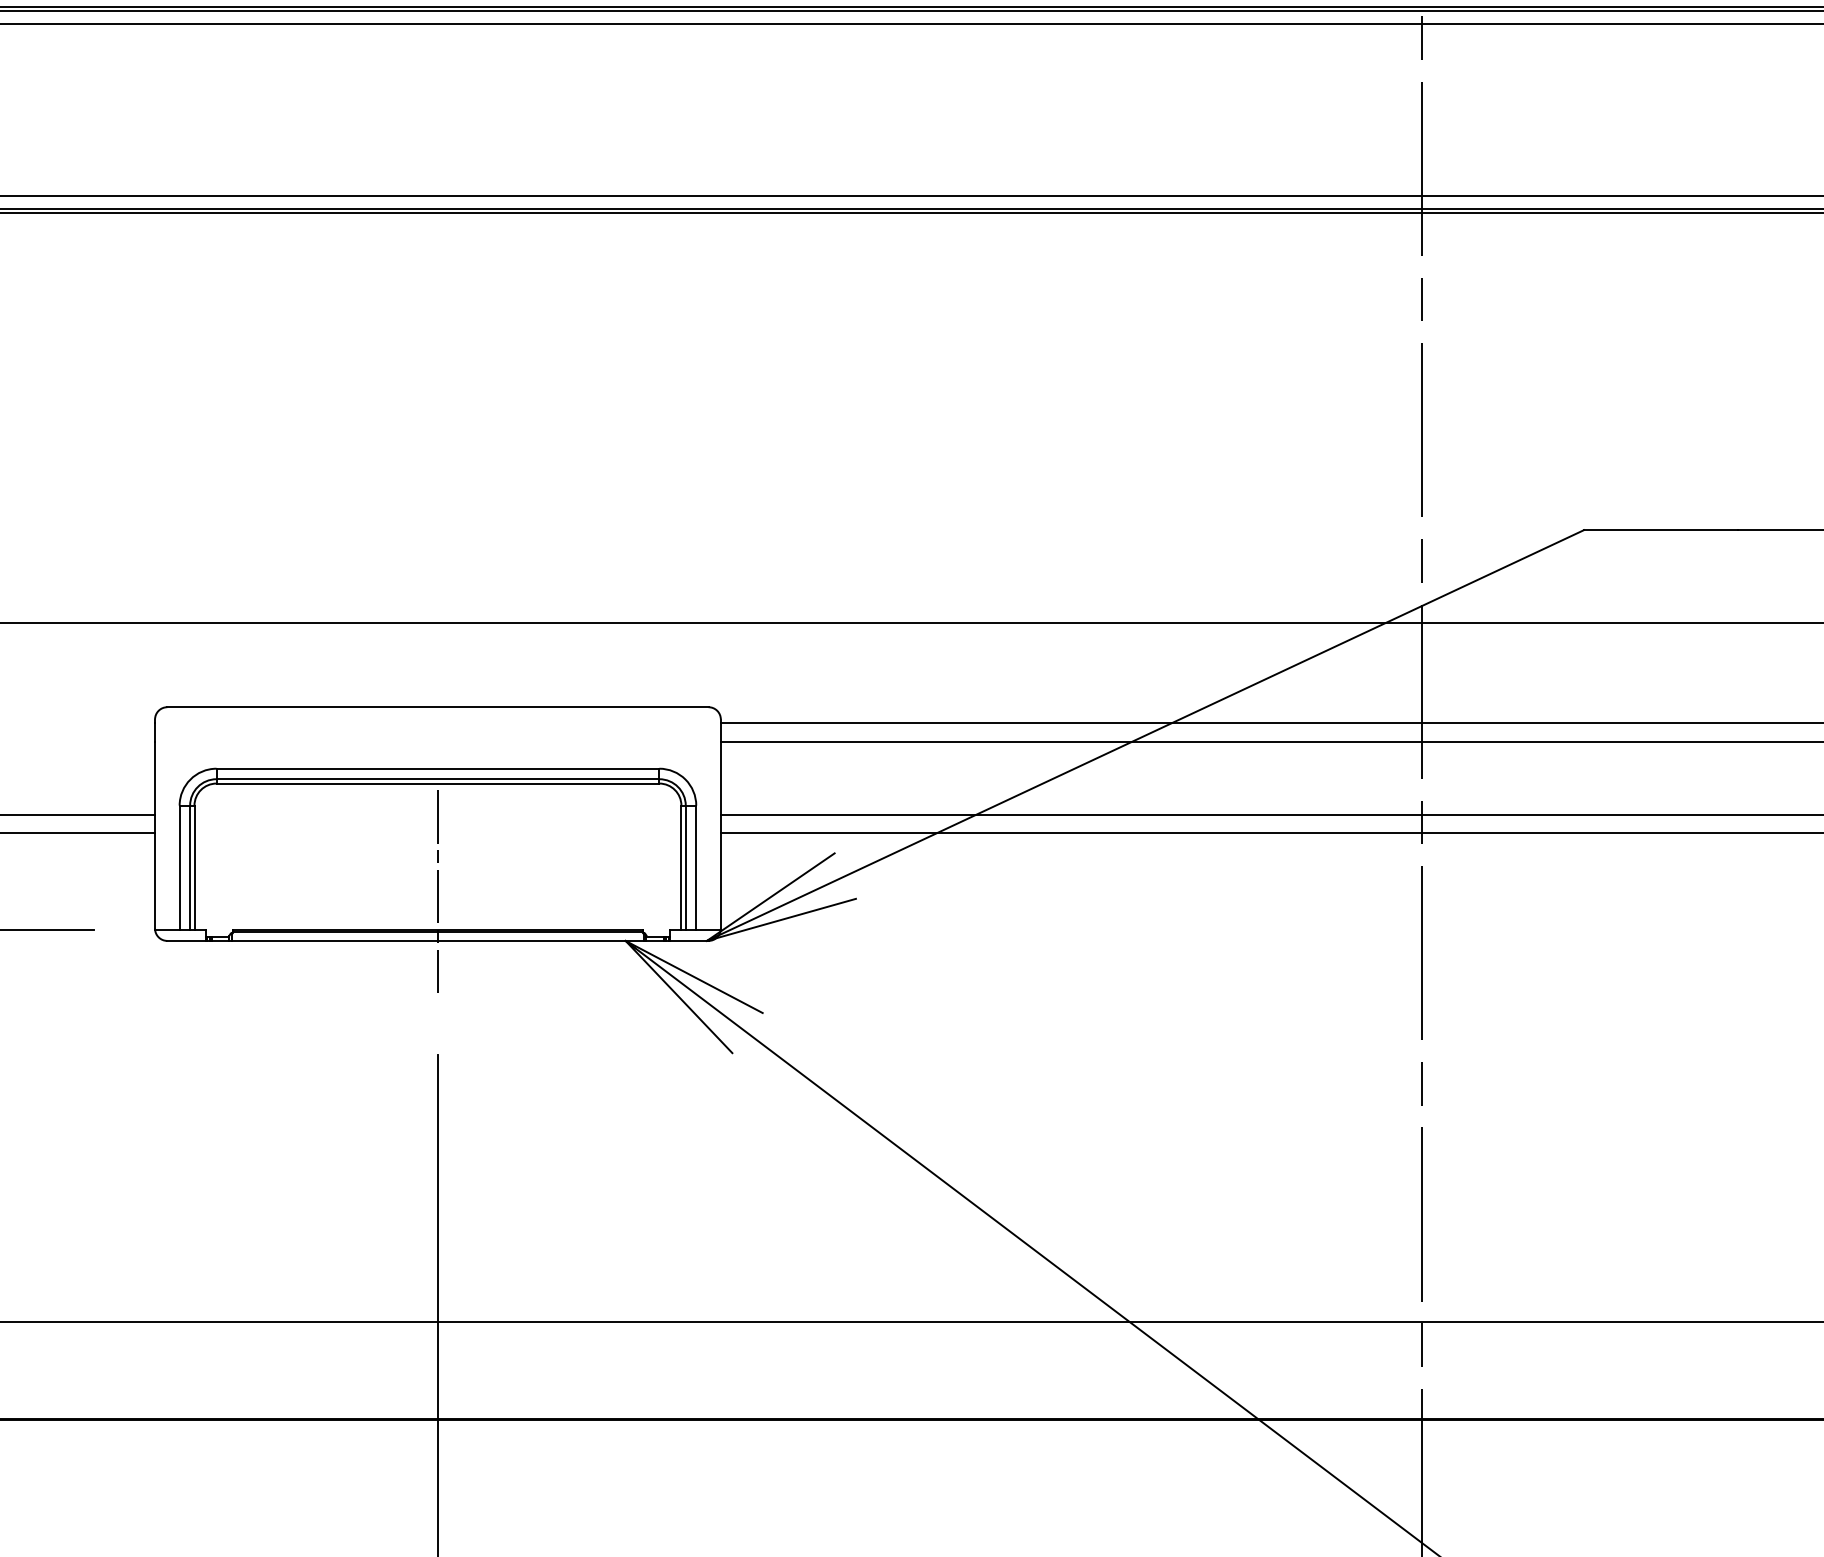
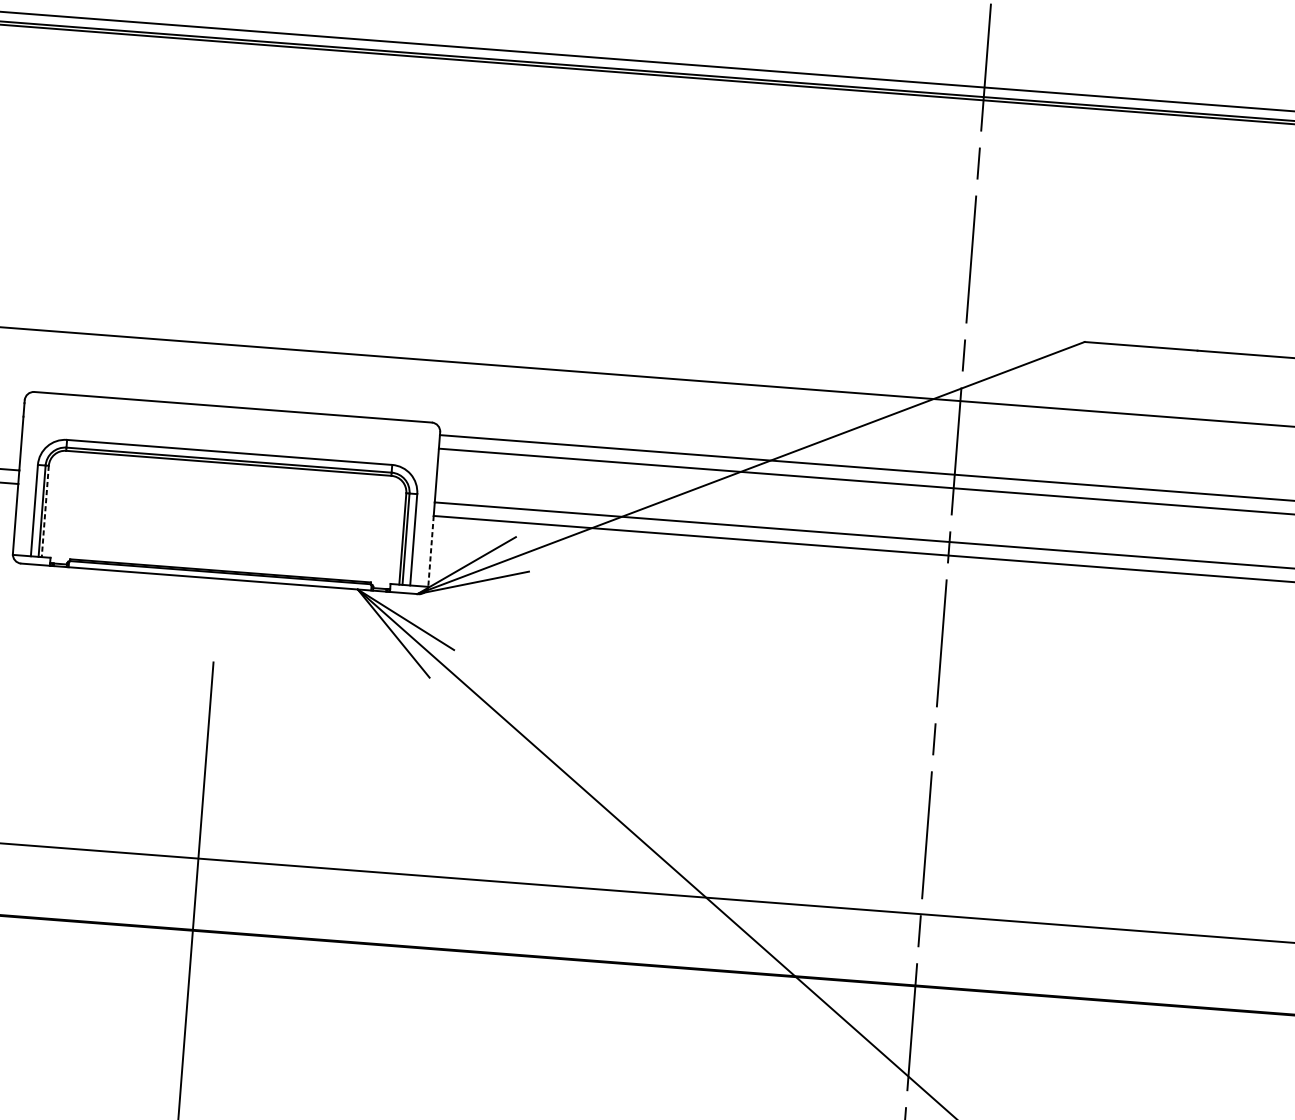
line: (194, 868) -> (45, 511), solid -> dashed
line: (720, 881) -> (430, 551), solid -> dashed
line: (437, 891) -> (222, 542), removed

